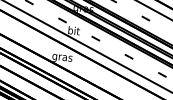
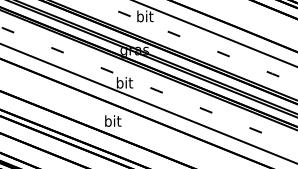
text: (62, 57) -> (112, 122), gras -> bit

